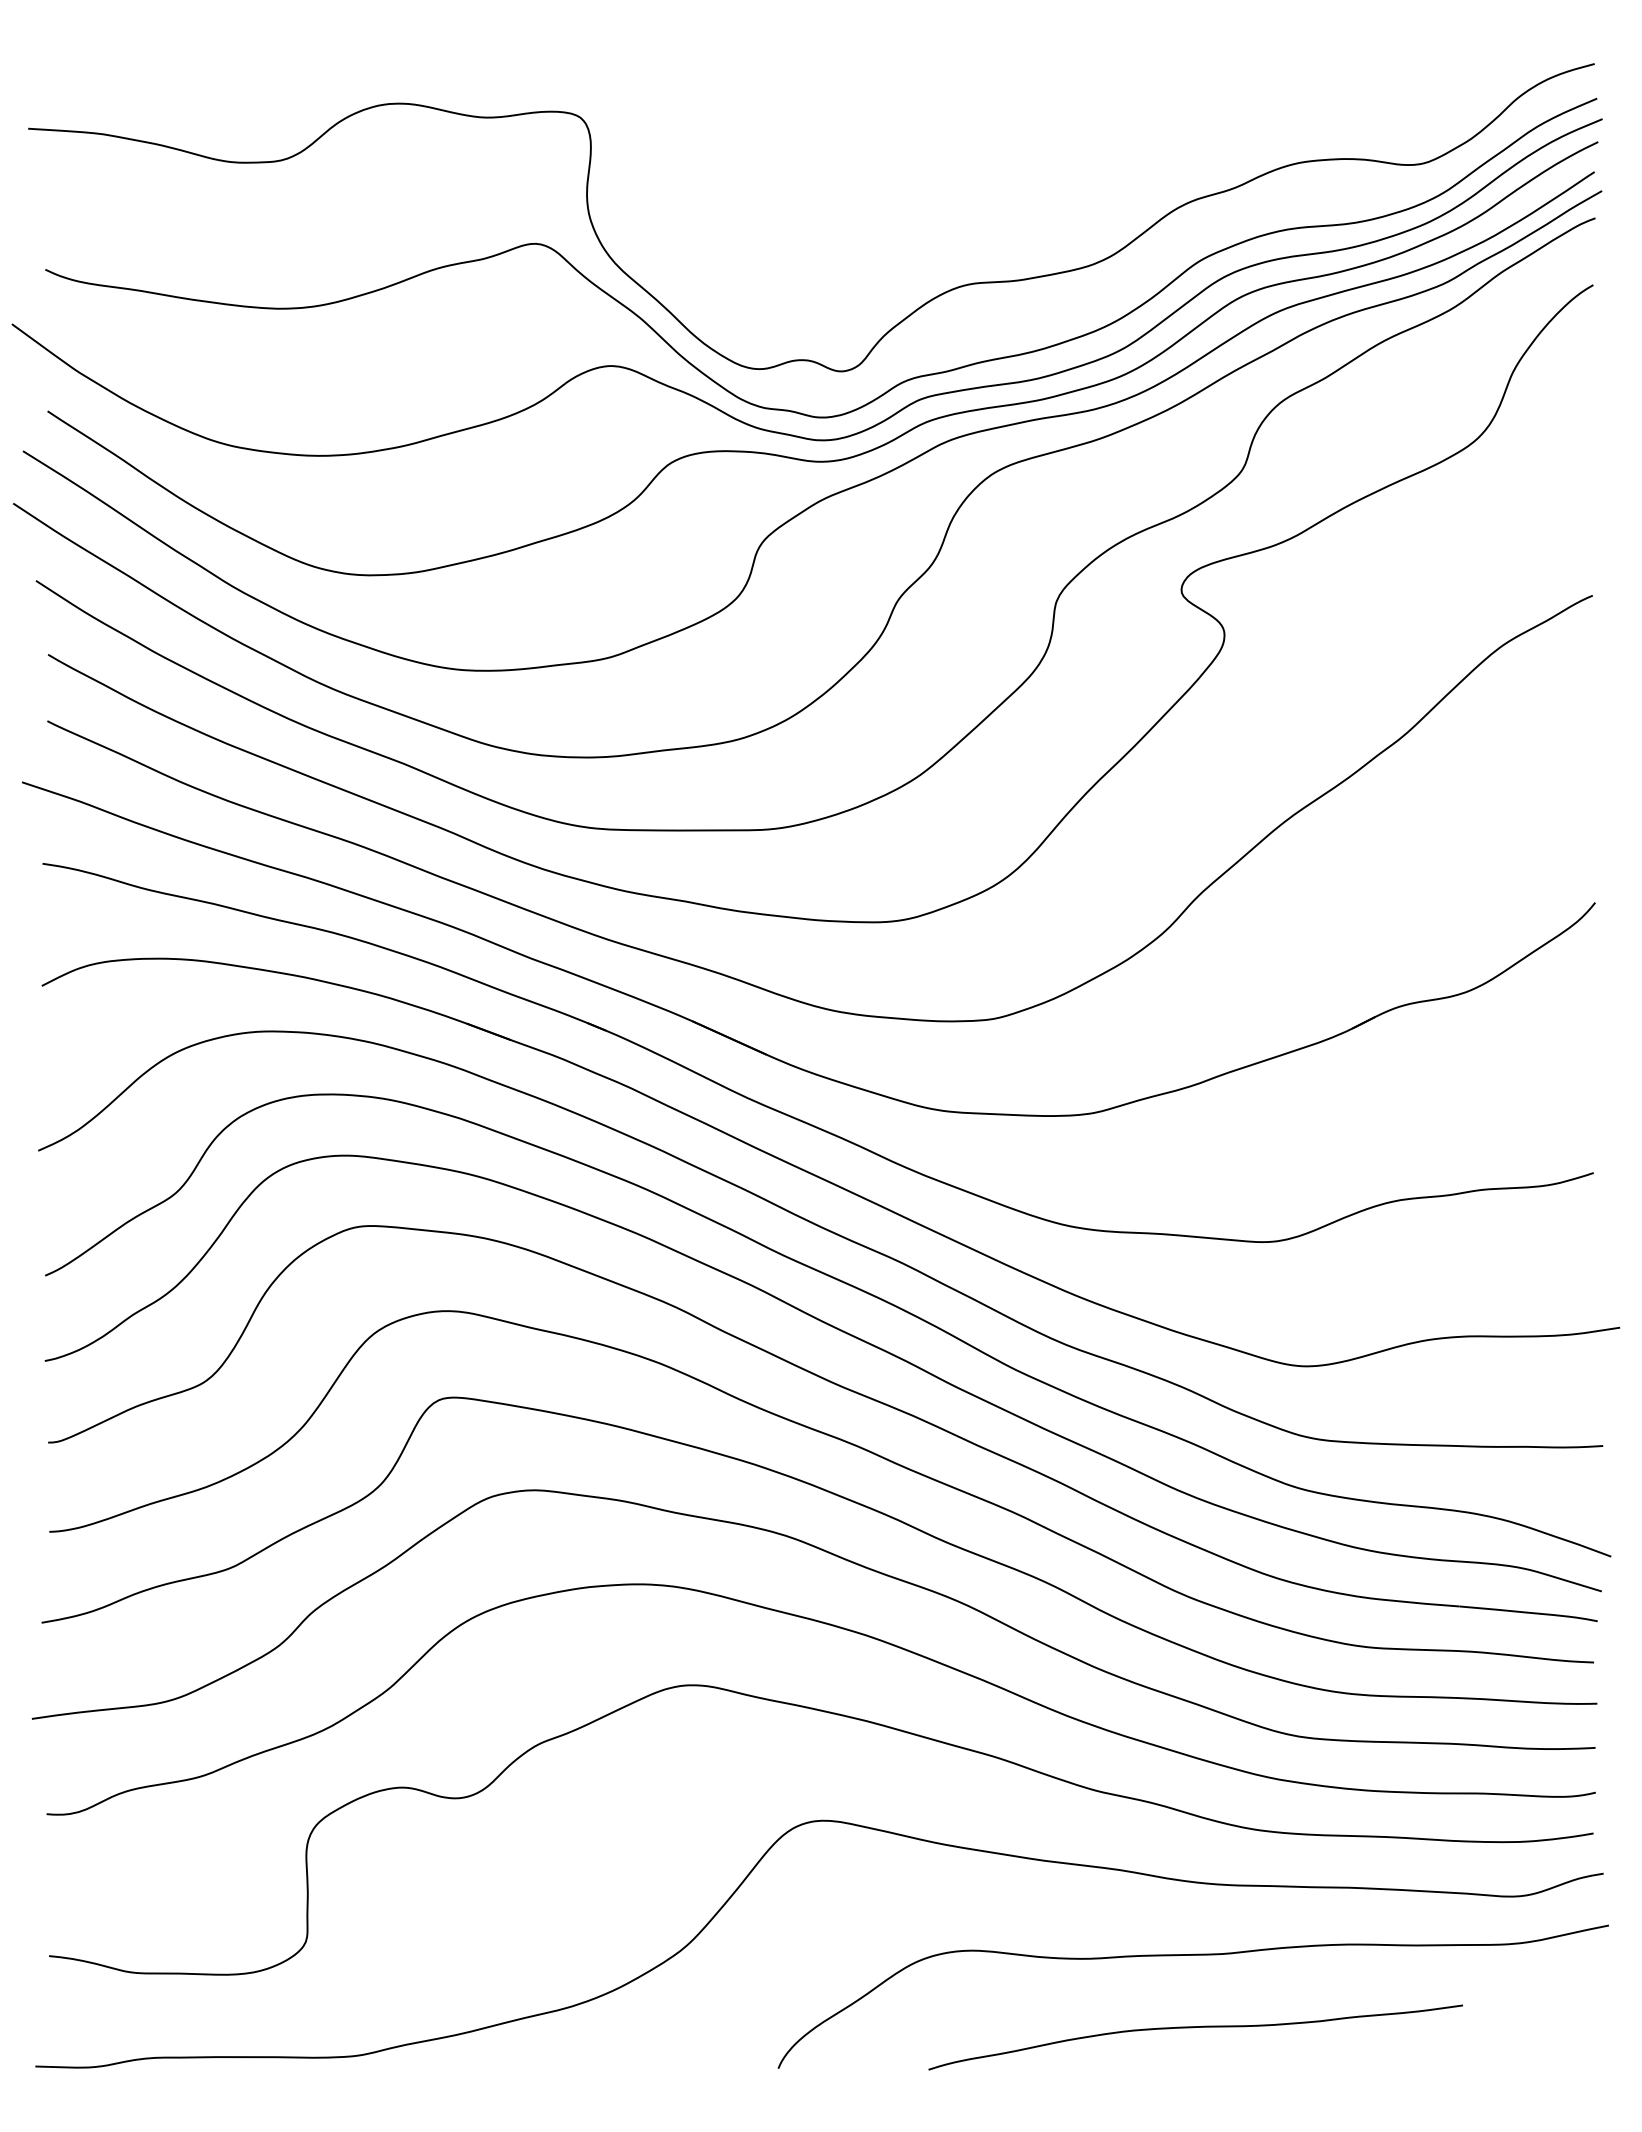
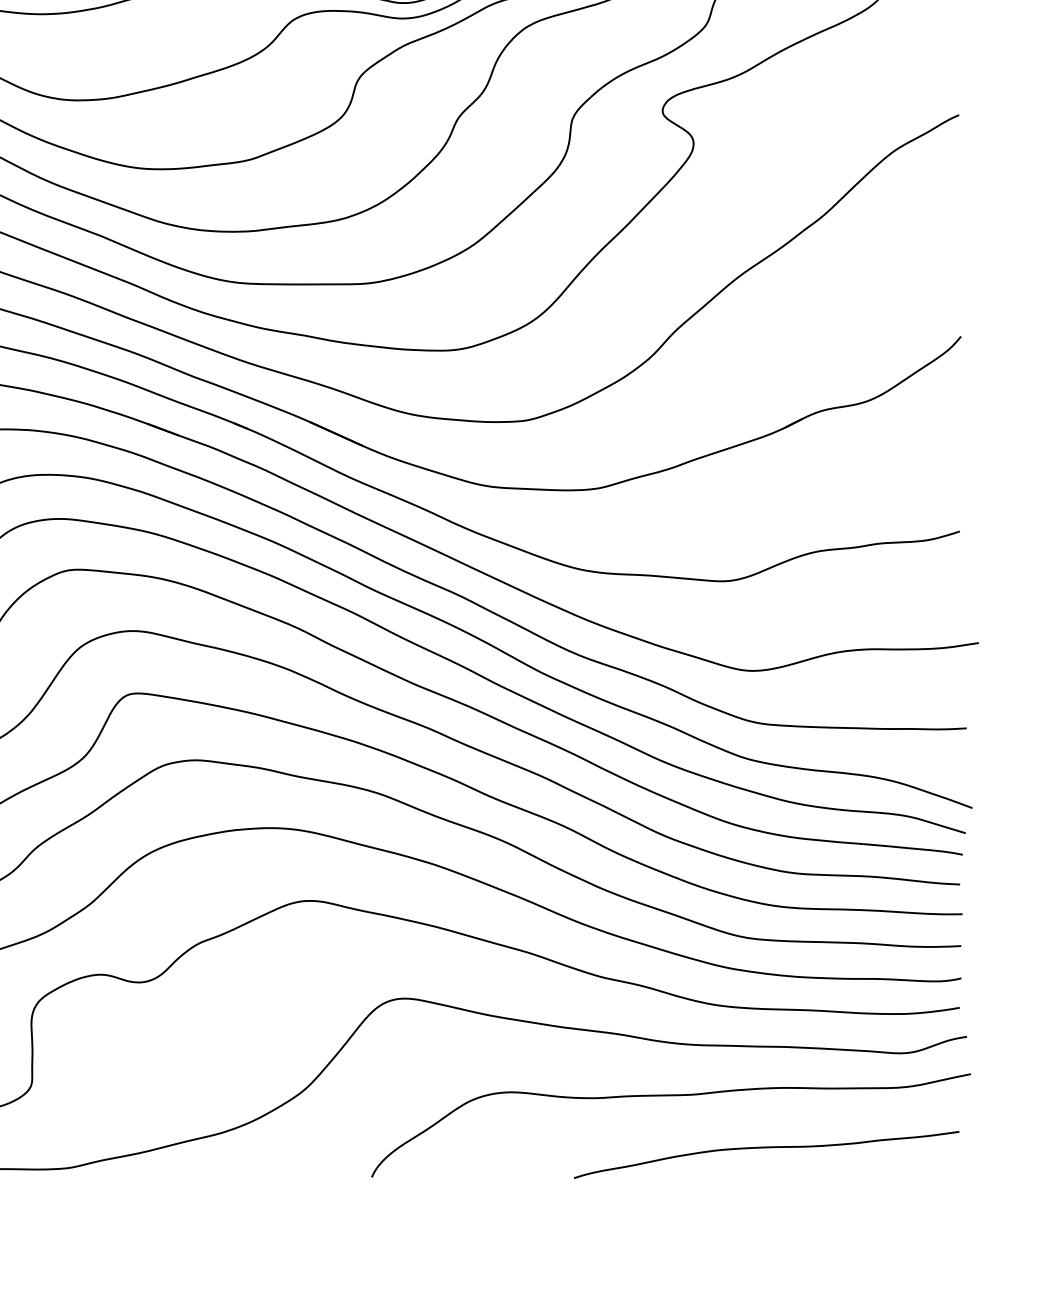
curve: (1192, 2028) -> (764, 1148), moved

